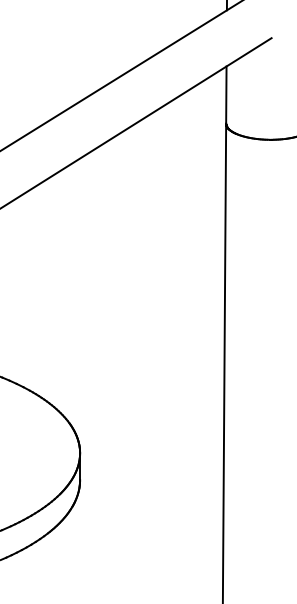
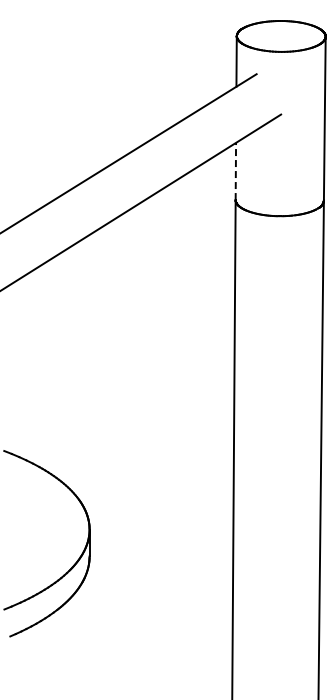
line: (225, 95) -> (235, 171), solid -> dashed

